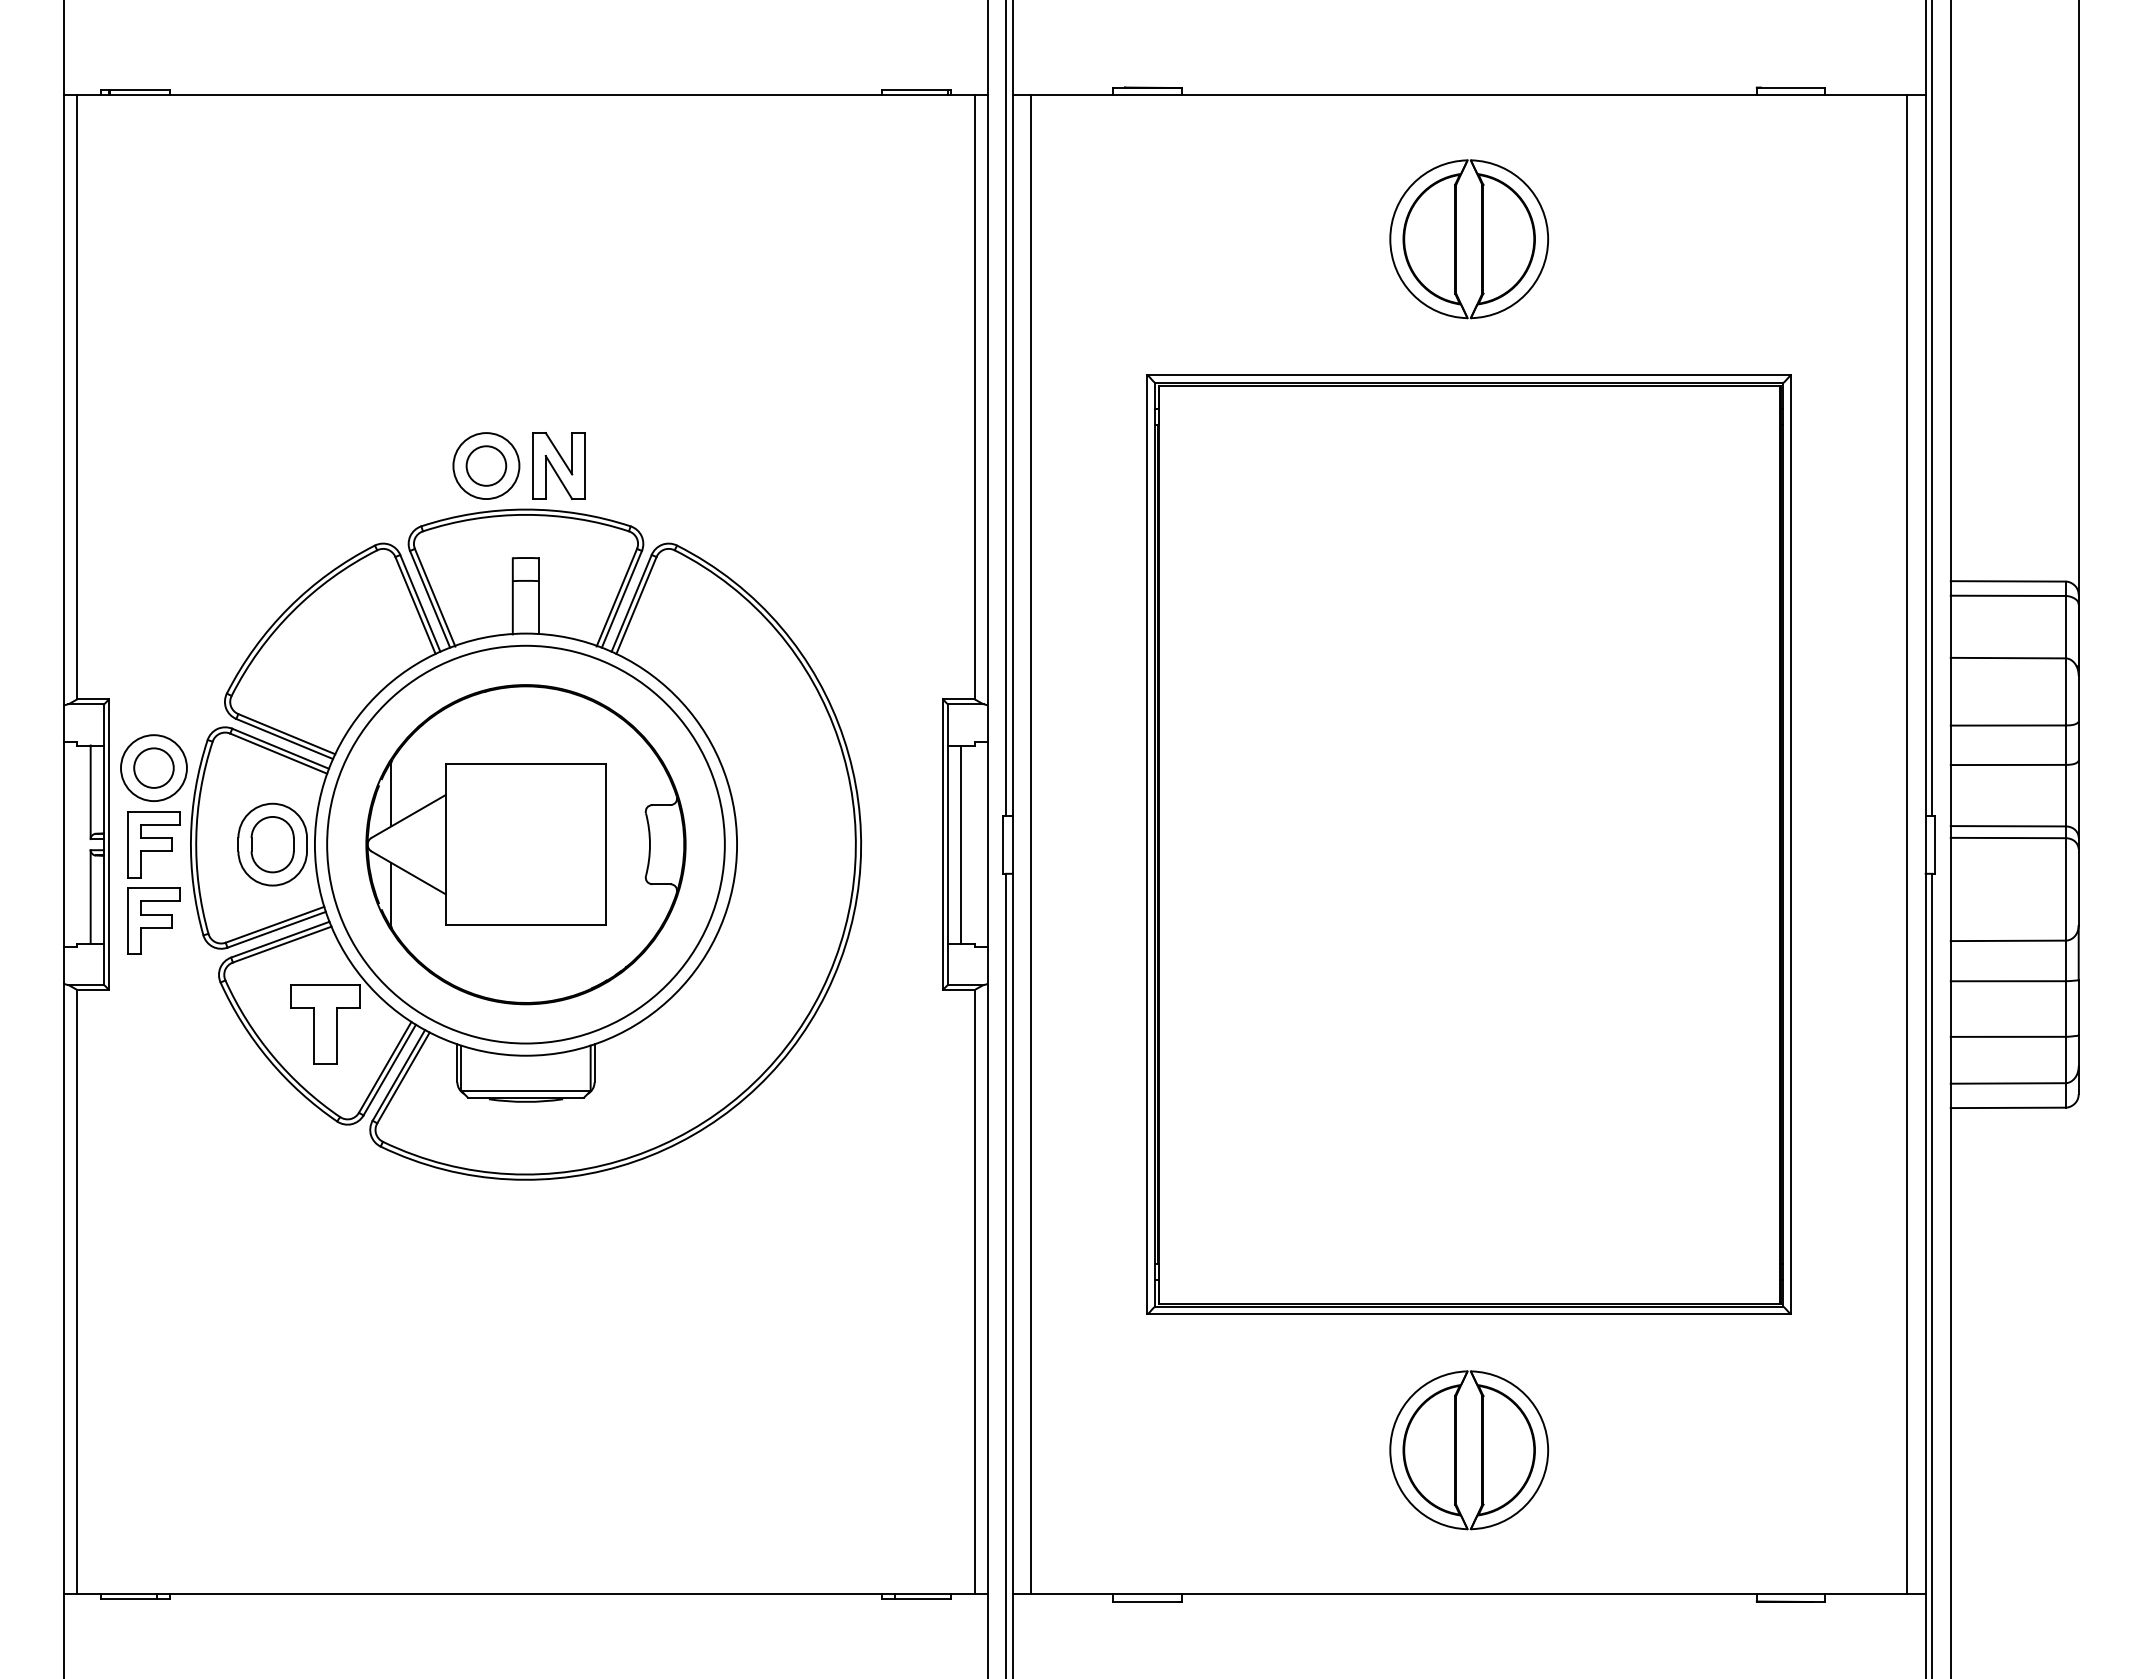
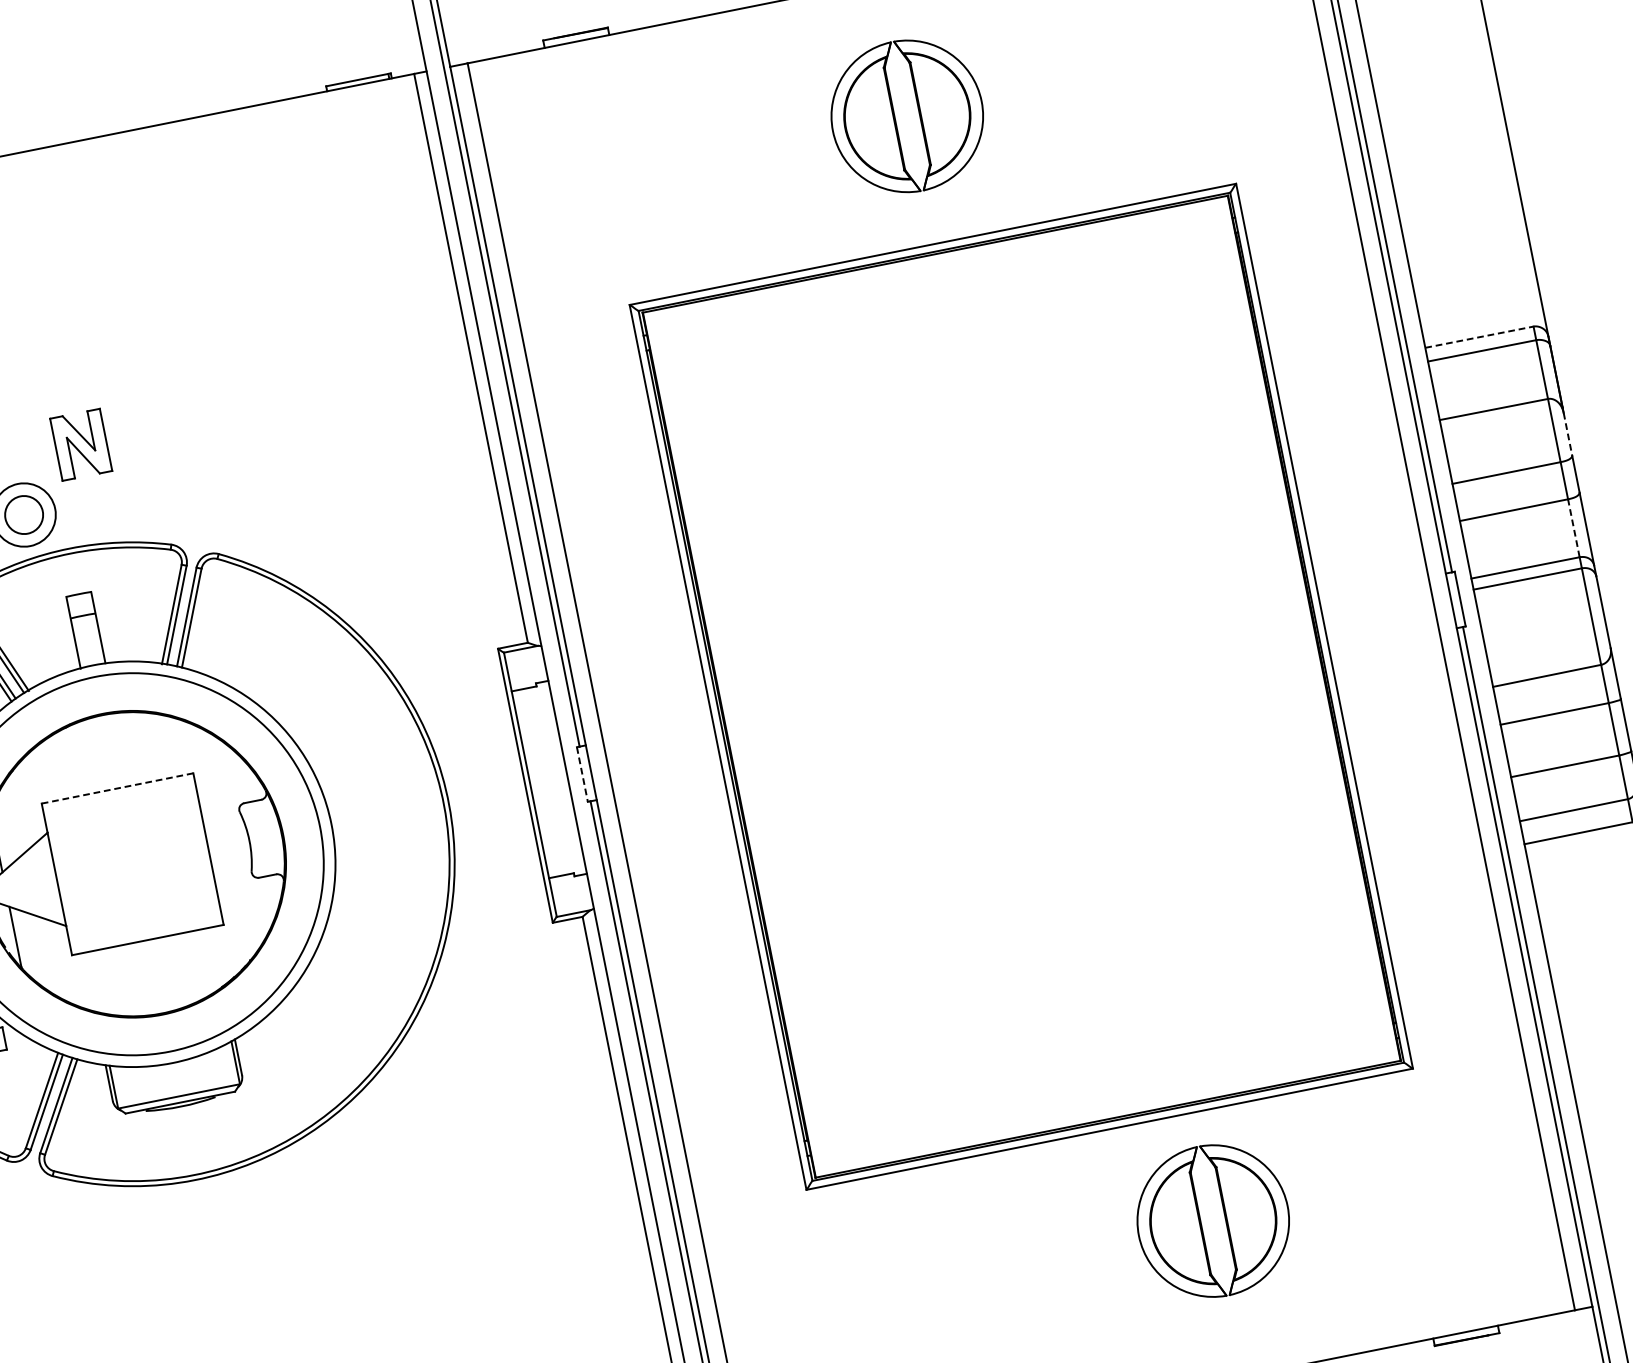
part: (558, 465) -> (80, 444), moved
line: (2008, 581) -> (1479, 337), solid -> dashed
line: (2078, 698) -> (1567, 434), solid -> dashed
line: (526, 764) -> (118, 788), solid -> dashed
line: (2065, 795) -> (1573, 528), solid -> dashed
line: (961, 844) -> (542, 782), removed
line: (1003, 845) -> (582, 775), solid -> dashed
part: (1469, 1450) -> (1213, 1221), moved

